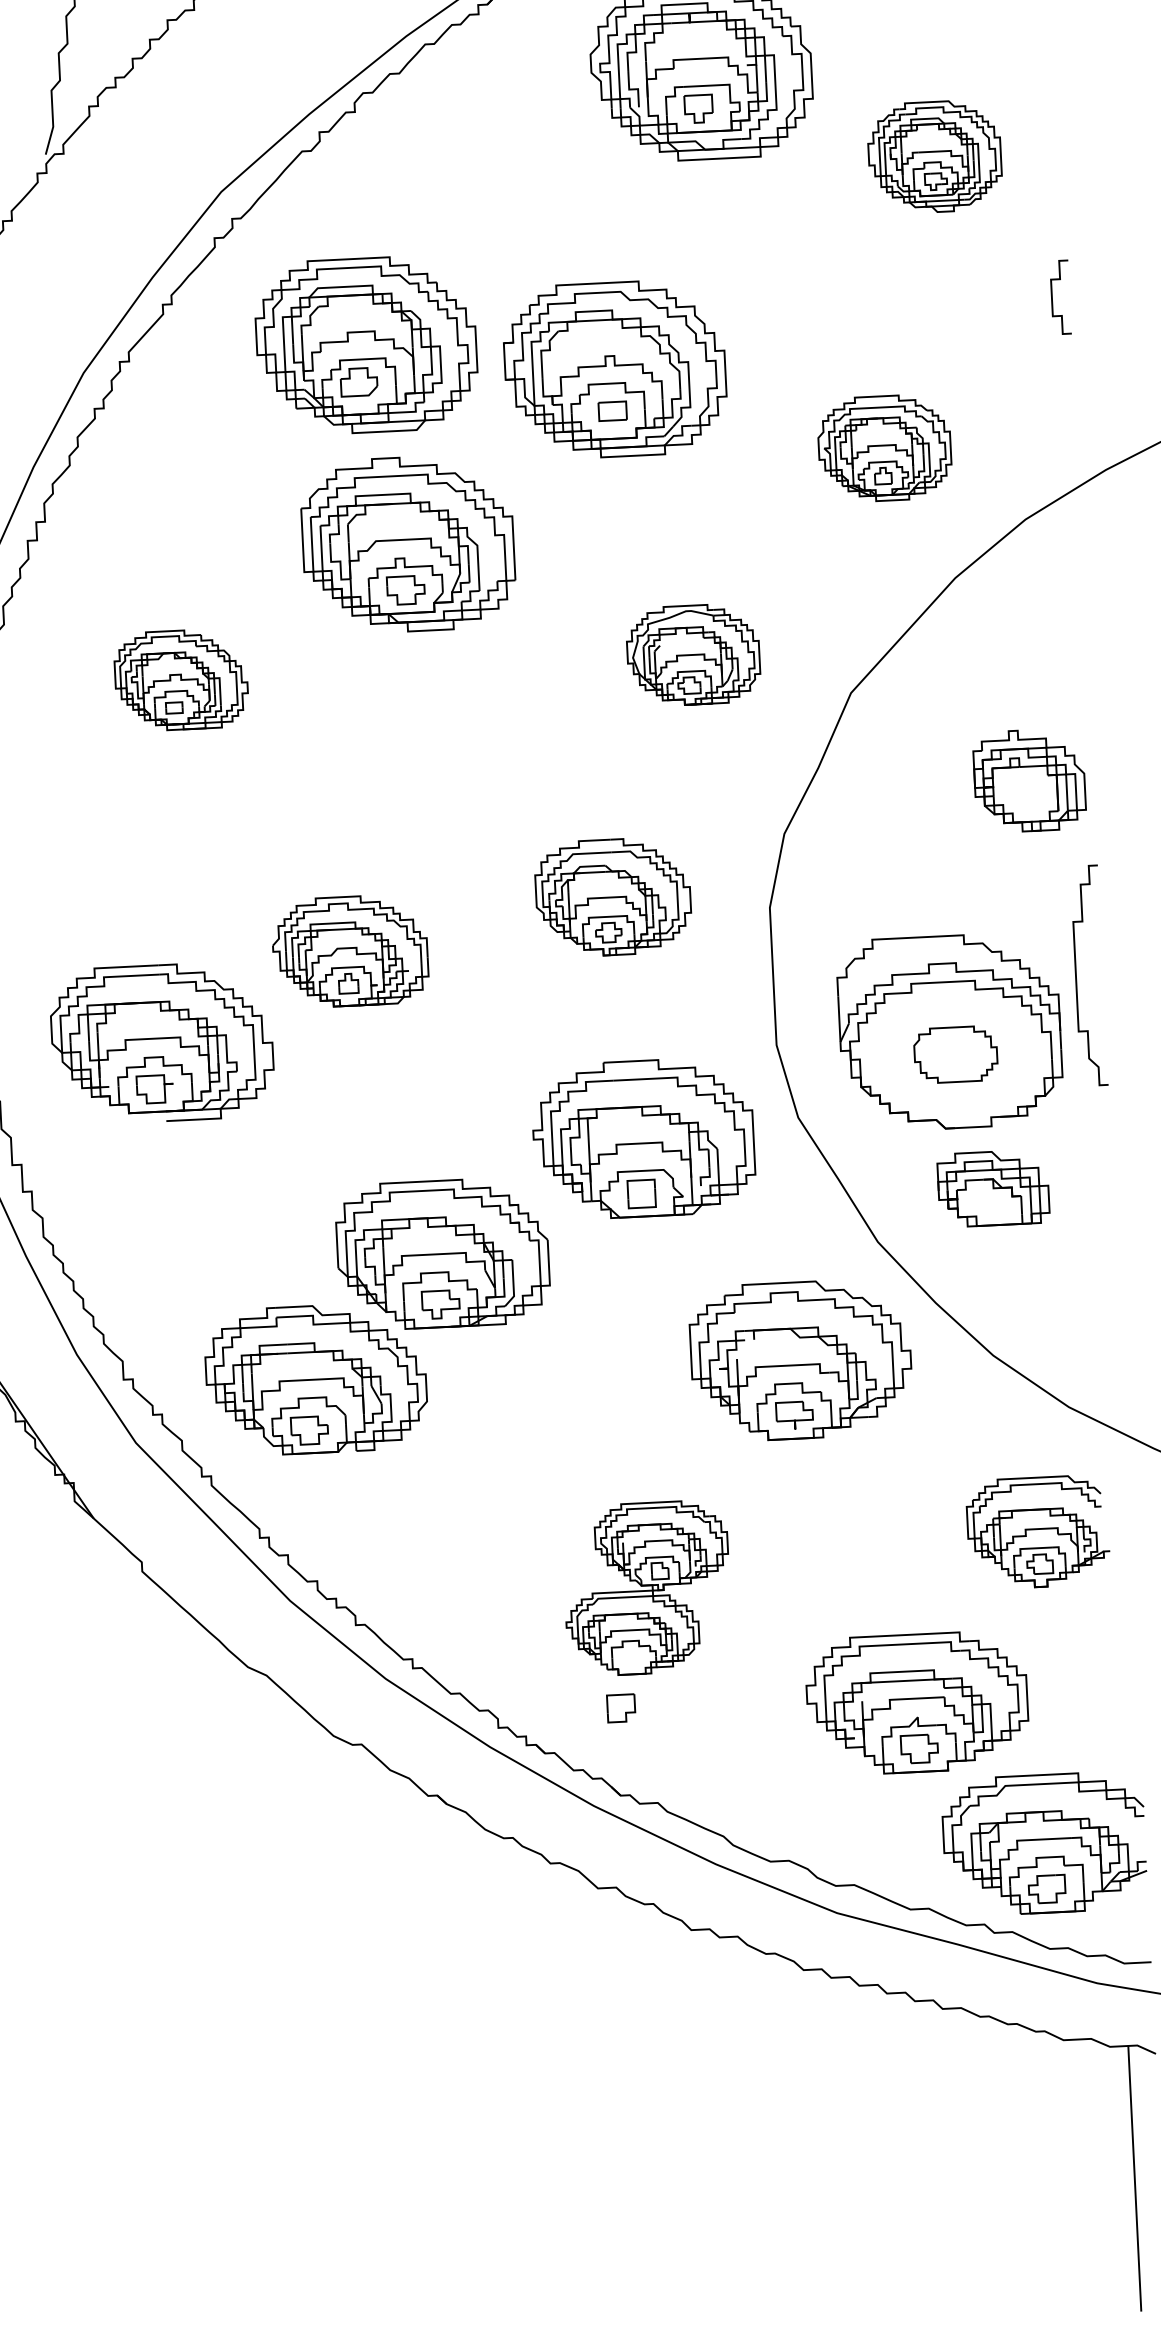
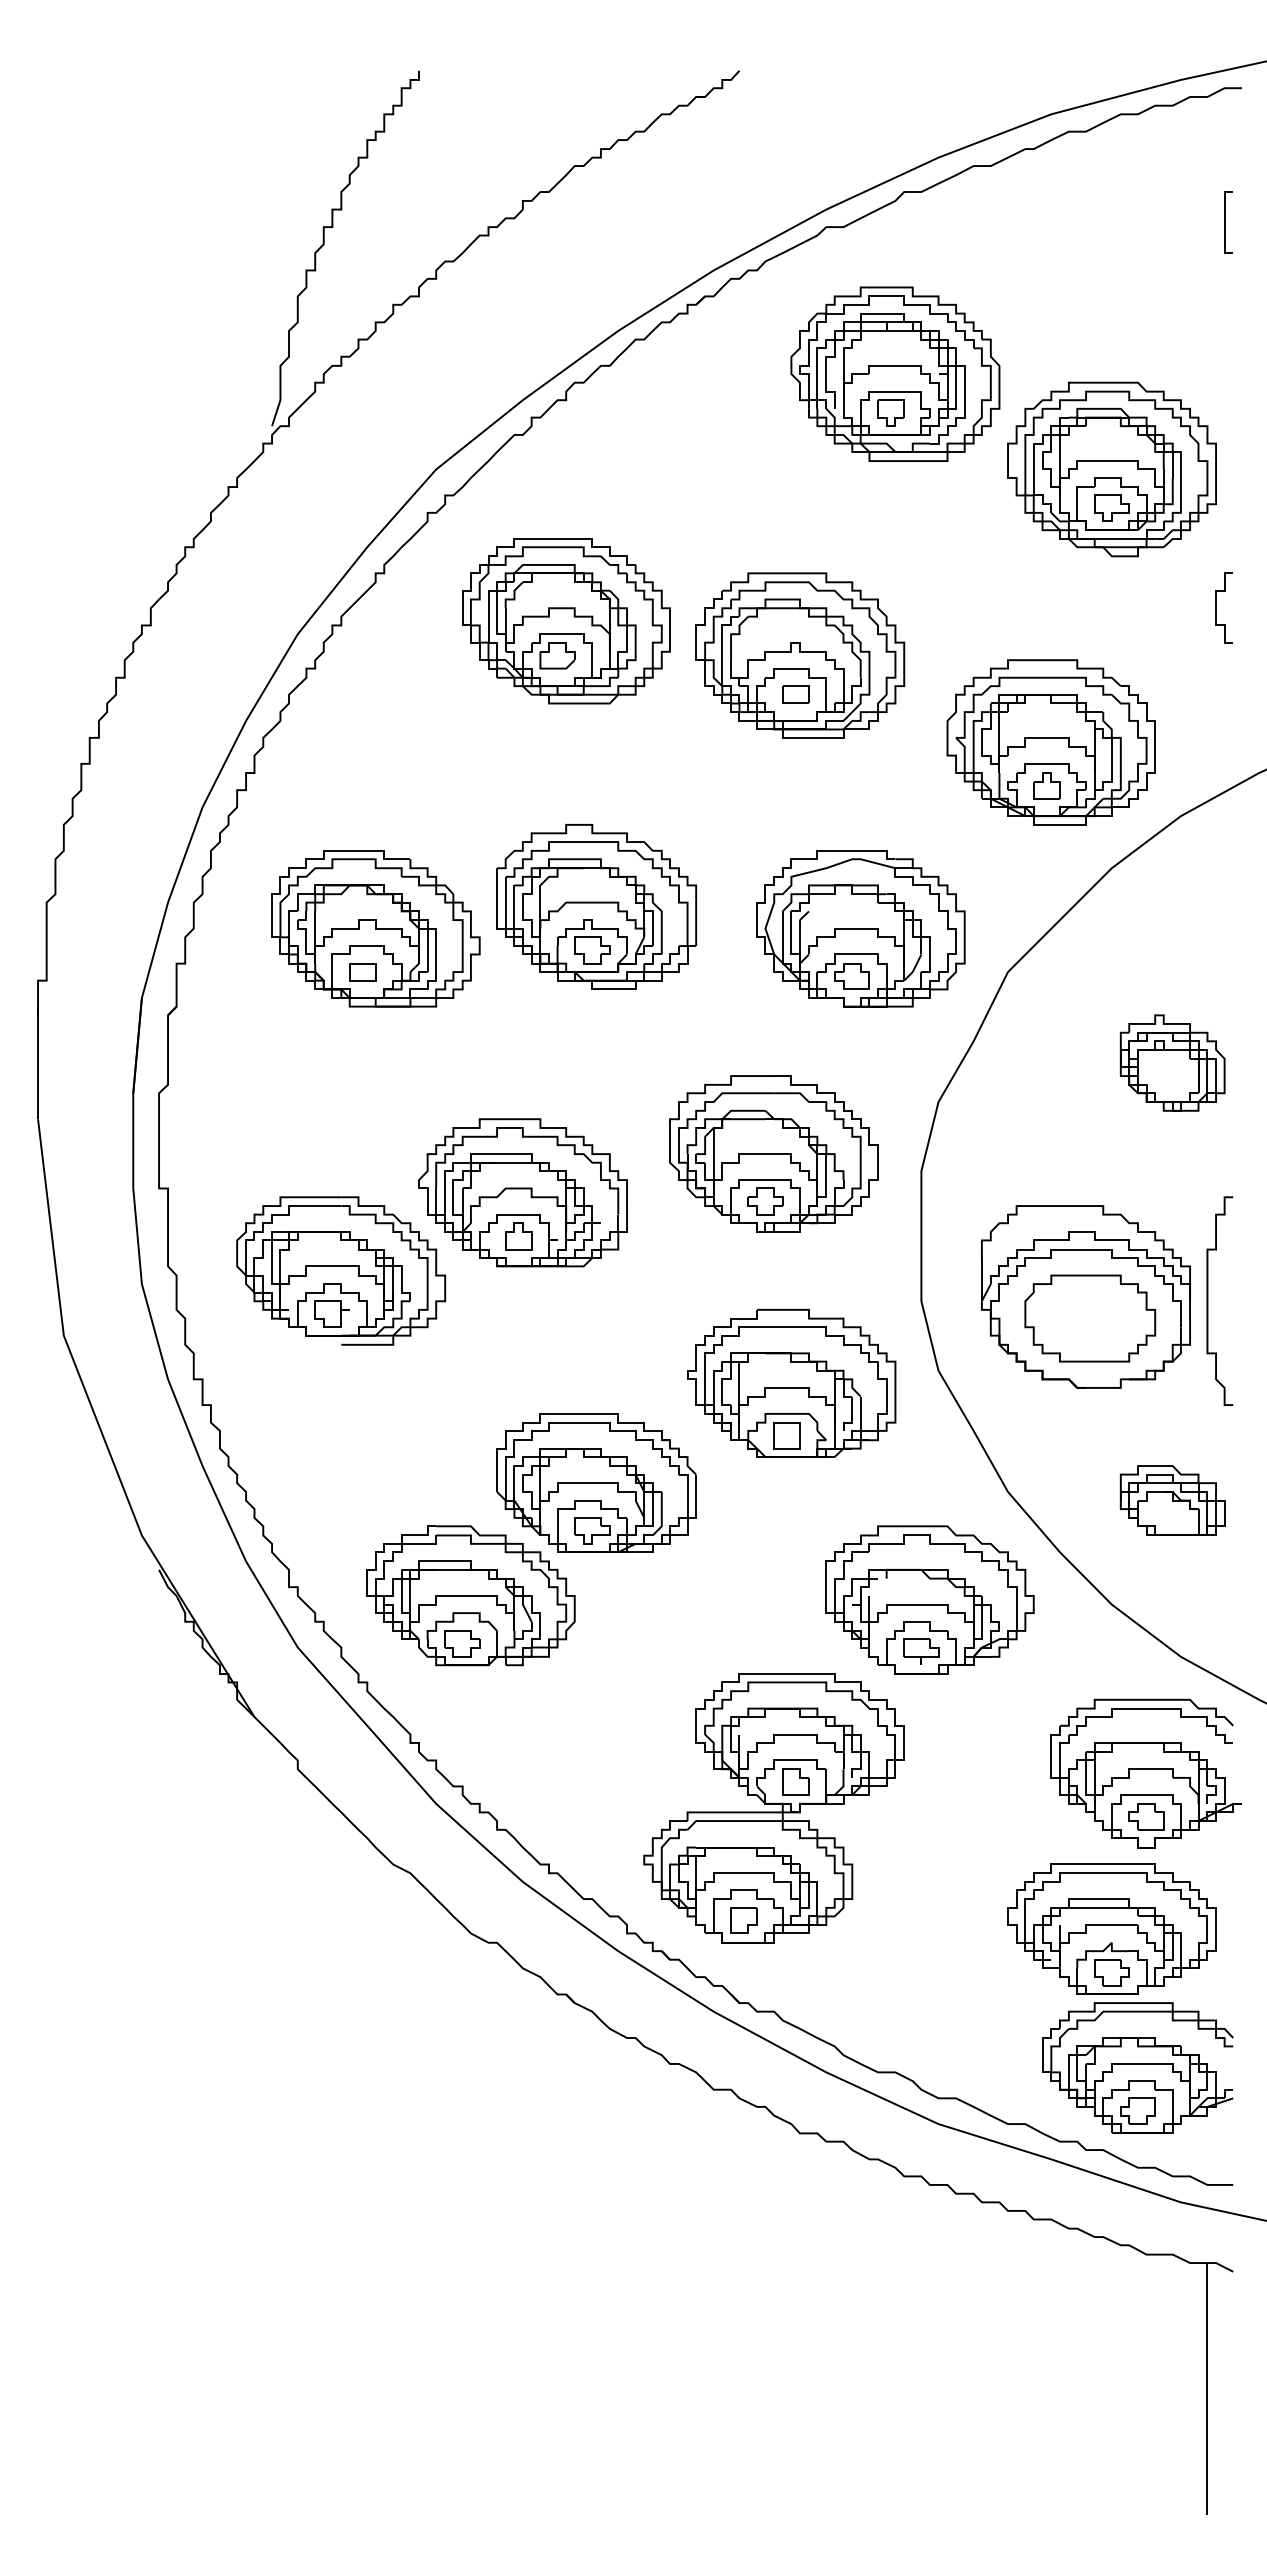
part: (934, 157) -> (1111, 469), size x1.67
part: (884, 448) -> (1050, 742), size x1.67
part: (408, 543) -> (596, 906), moved
part: (693, 654) -> (860, 928), size x1.67
part: (180, 679) -> (375, 928), size x1.67
part: (612, 896) -> (773, 1153), size x1.43
part: (349, 950) -> (522, 1192), size x1.43
curve: (1077, 975) -> (1208, 1300), moved
part: (956, 1054) -> (1090, 1318), size x1.67
part: (993, 1188) -> (1172, 1500), moved
part: (1037, 1532) -> (1145, 1773), size x1.43
part: (646, 1588) -> (773, 1808), size x1.67
part: (916, 1702) -> (1111, 1928), moved

